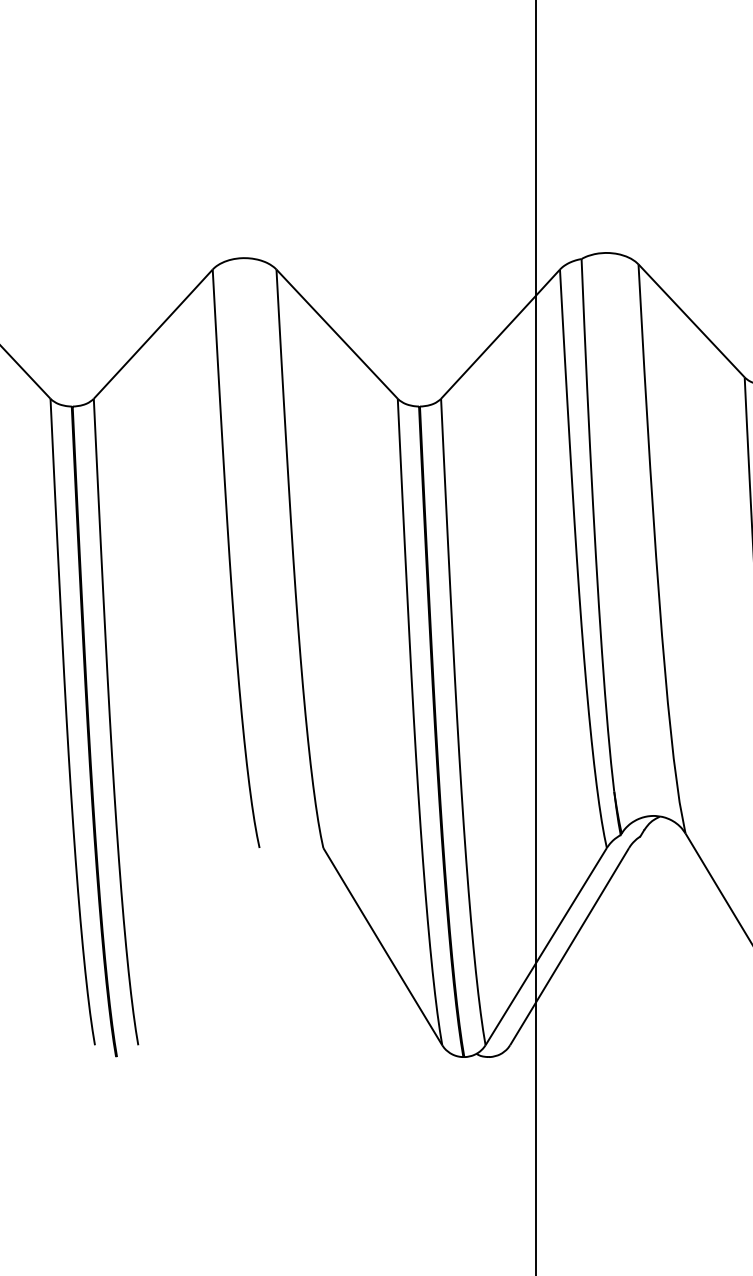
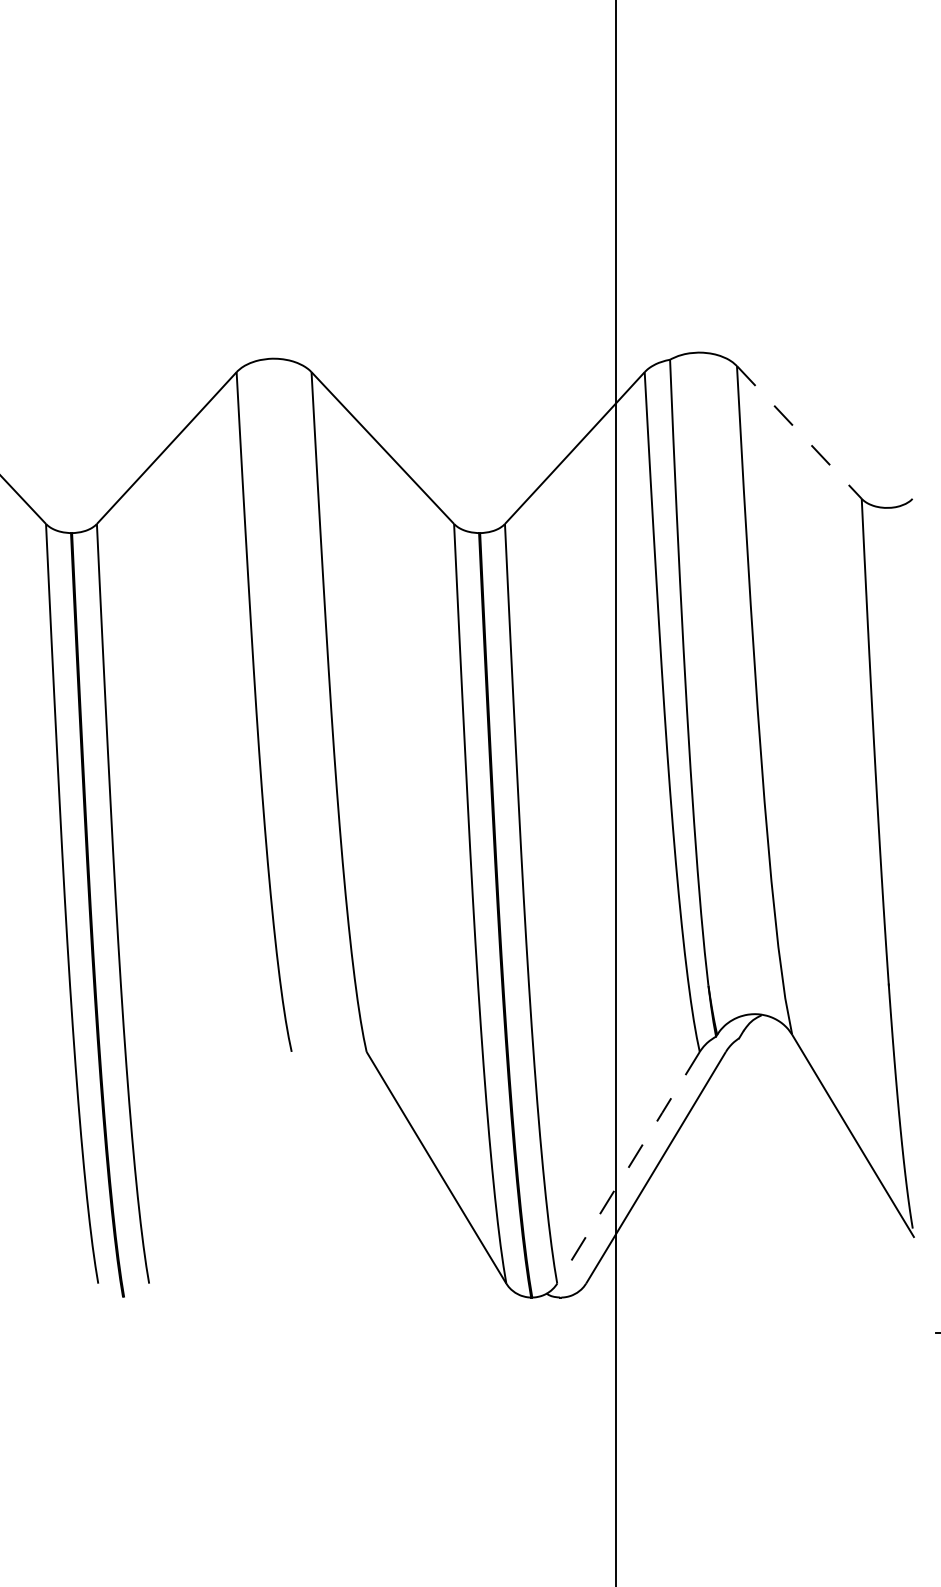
line: (691, 320) -> (799, 432), solid -> dashed
line: (546, 946) -> (628, 1167), solid -> dashed

